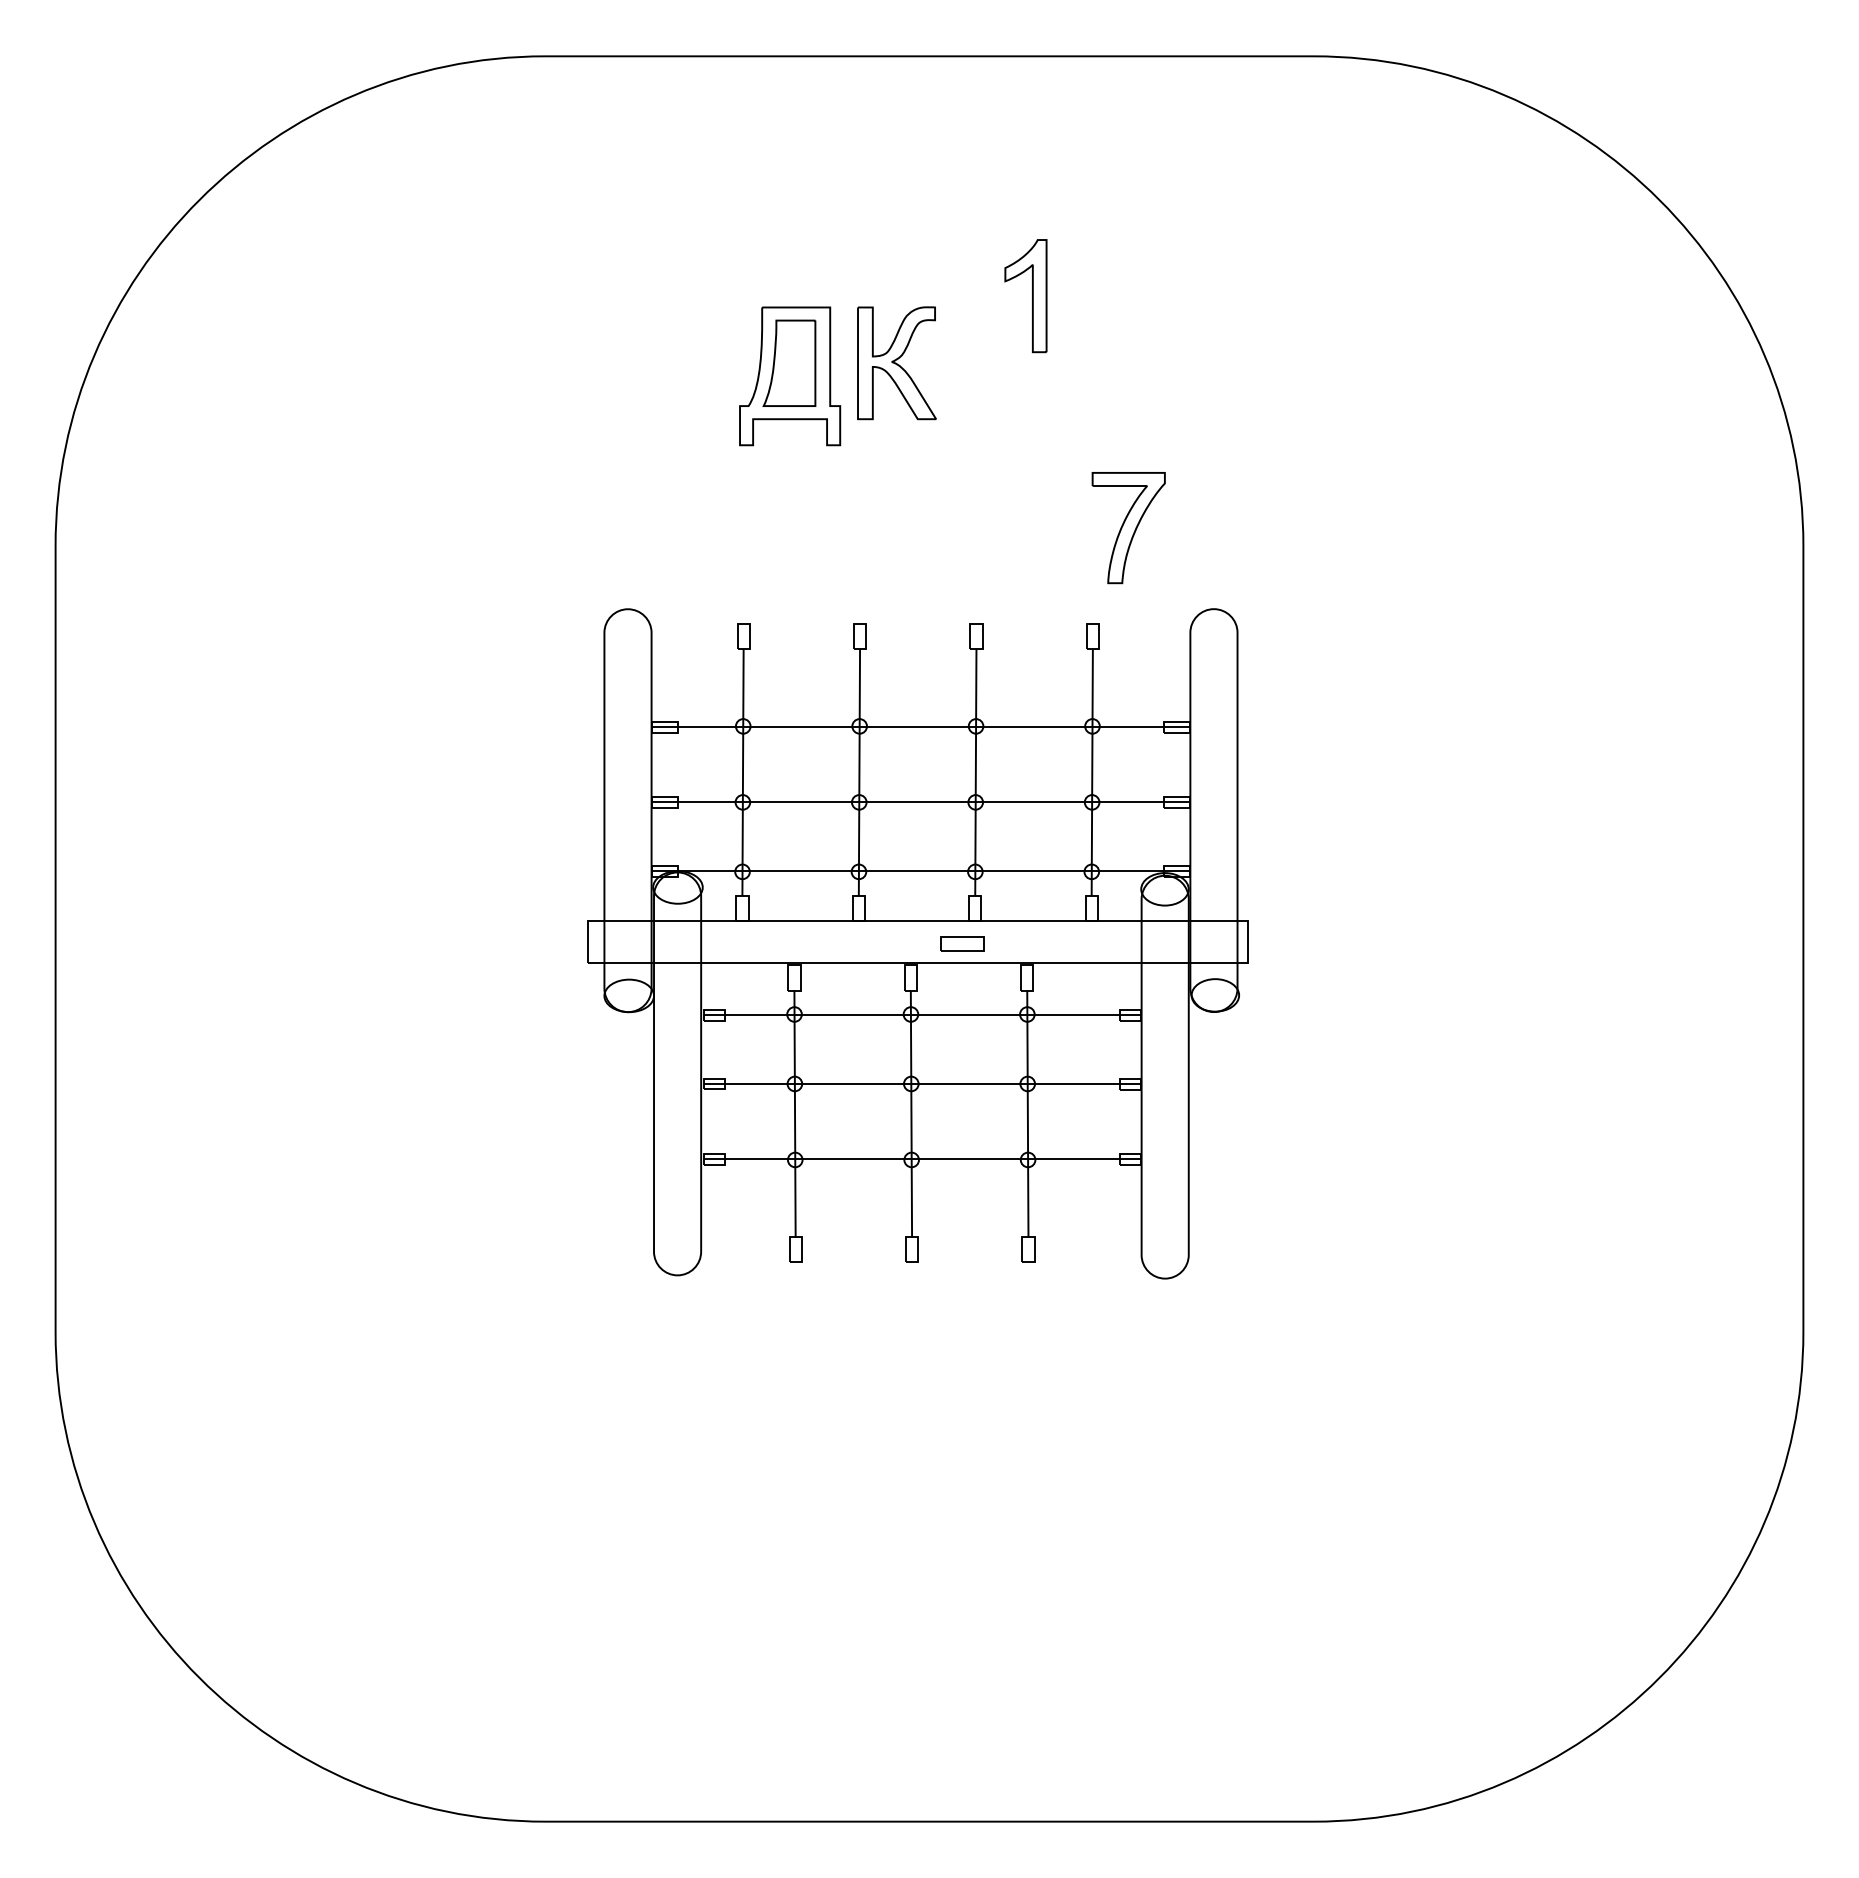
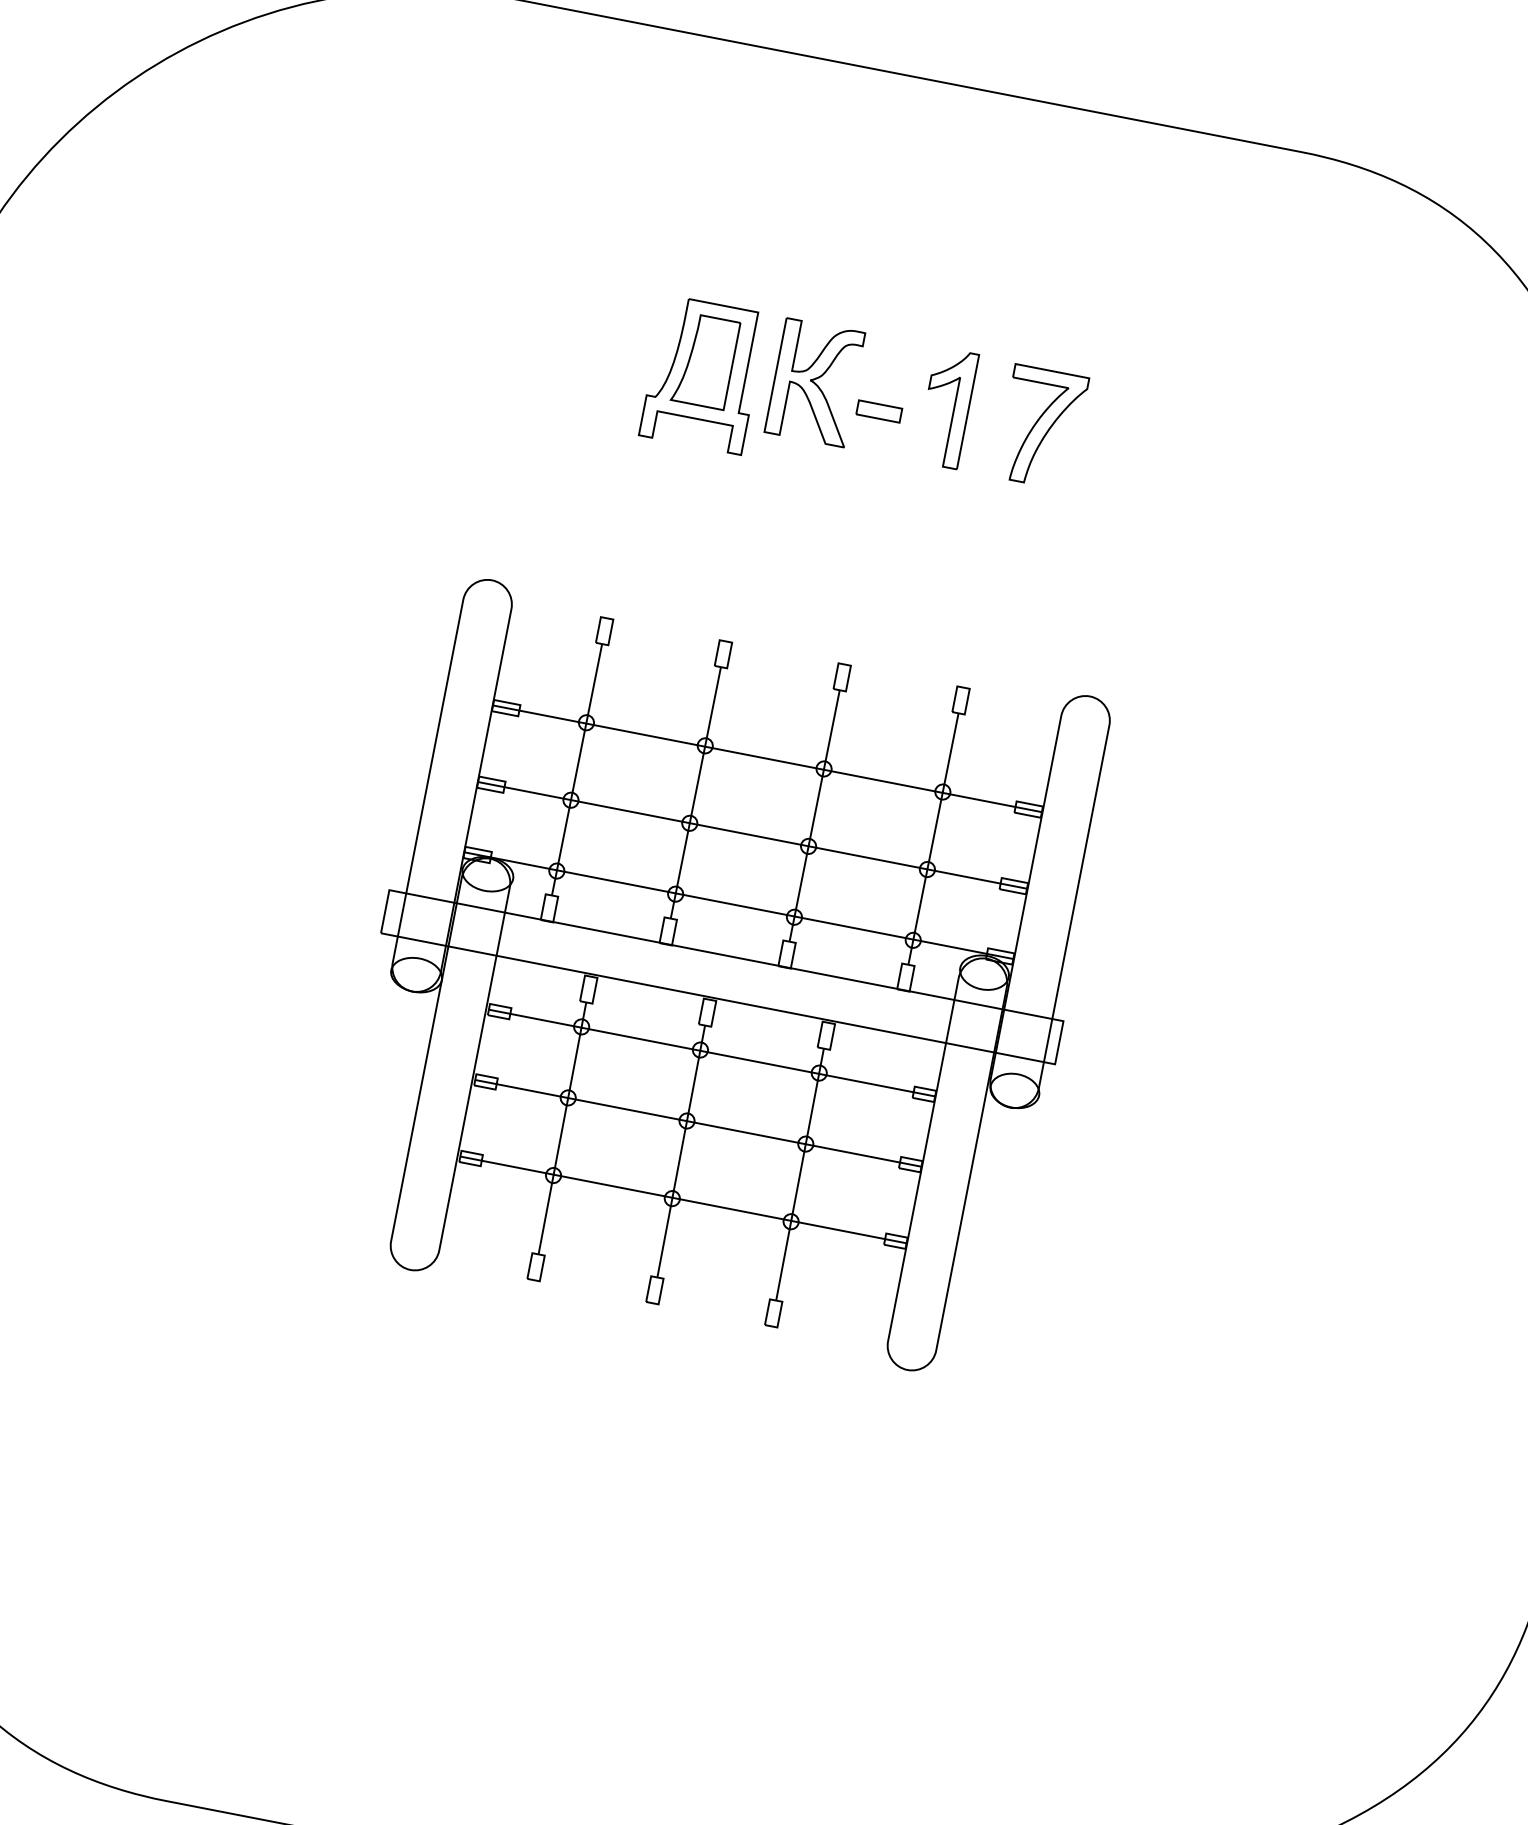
part: (1032, 296) -> (953, 409), moved
part: (1128, 528) -> (1041, 427), moved
part: (962, 943) -> (879, 411), moved

